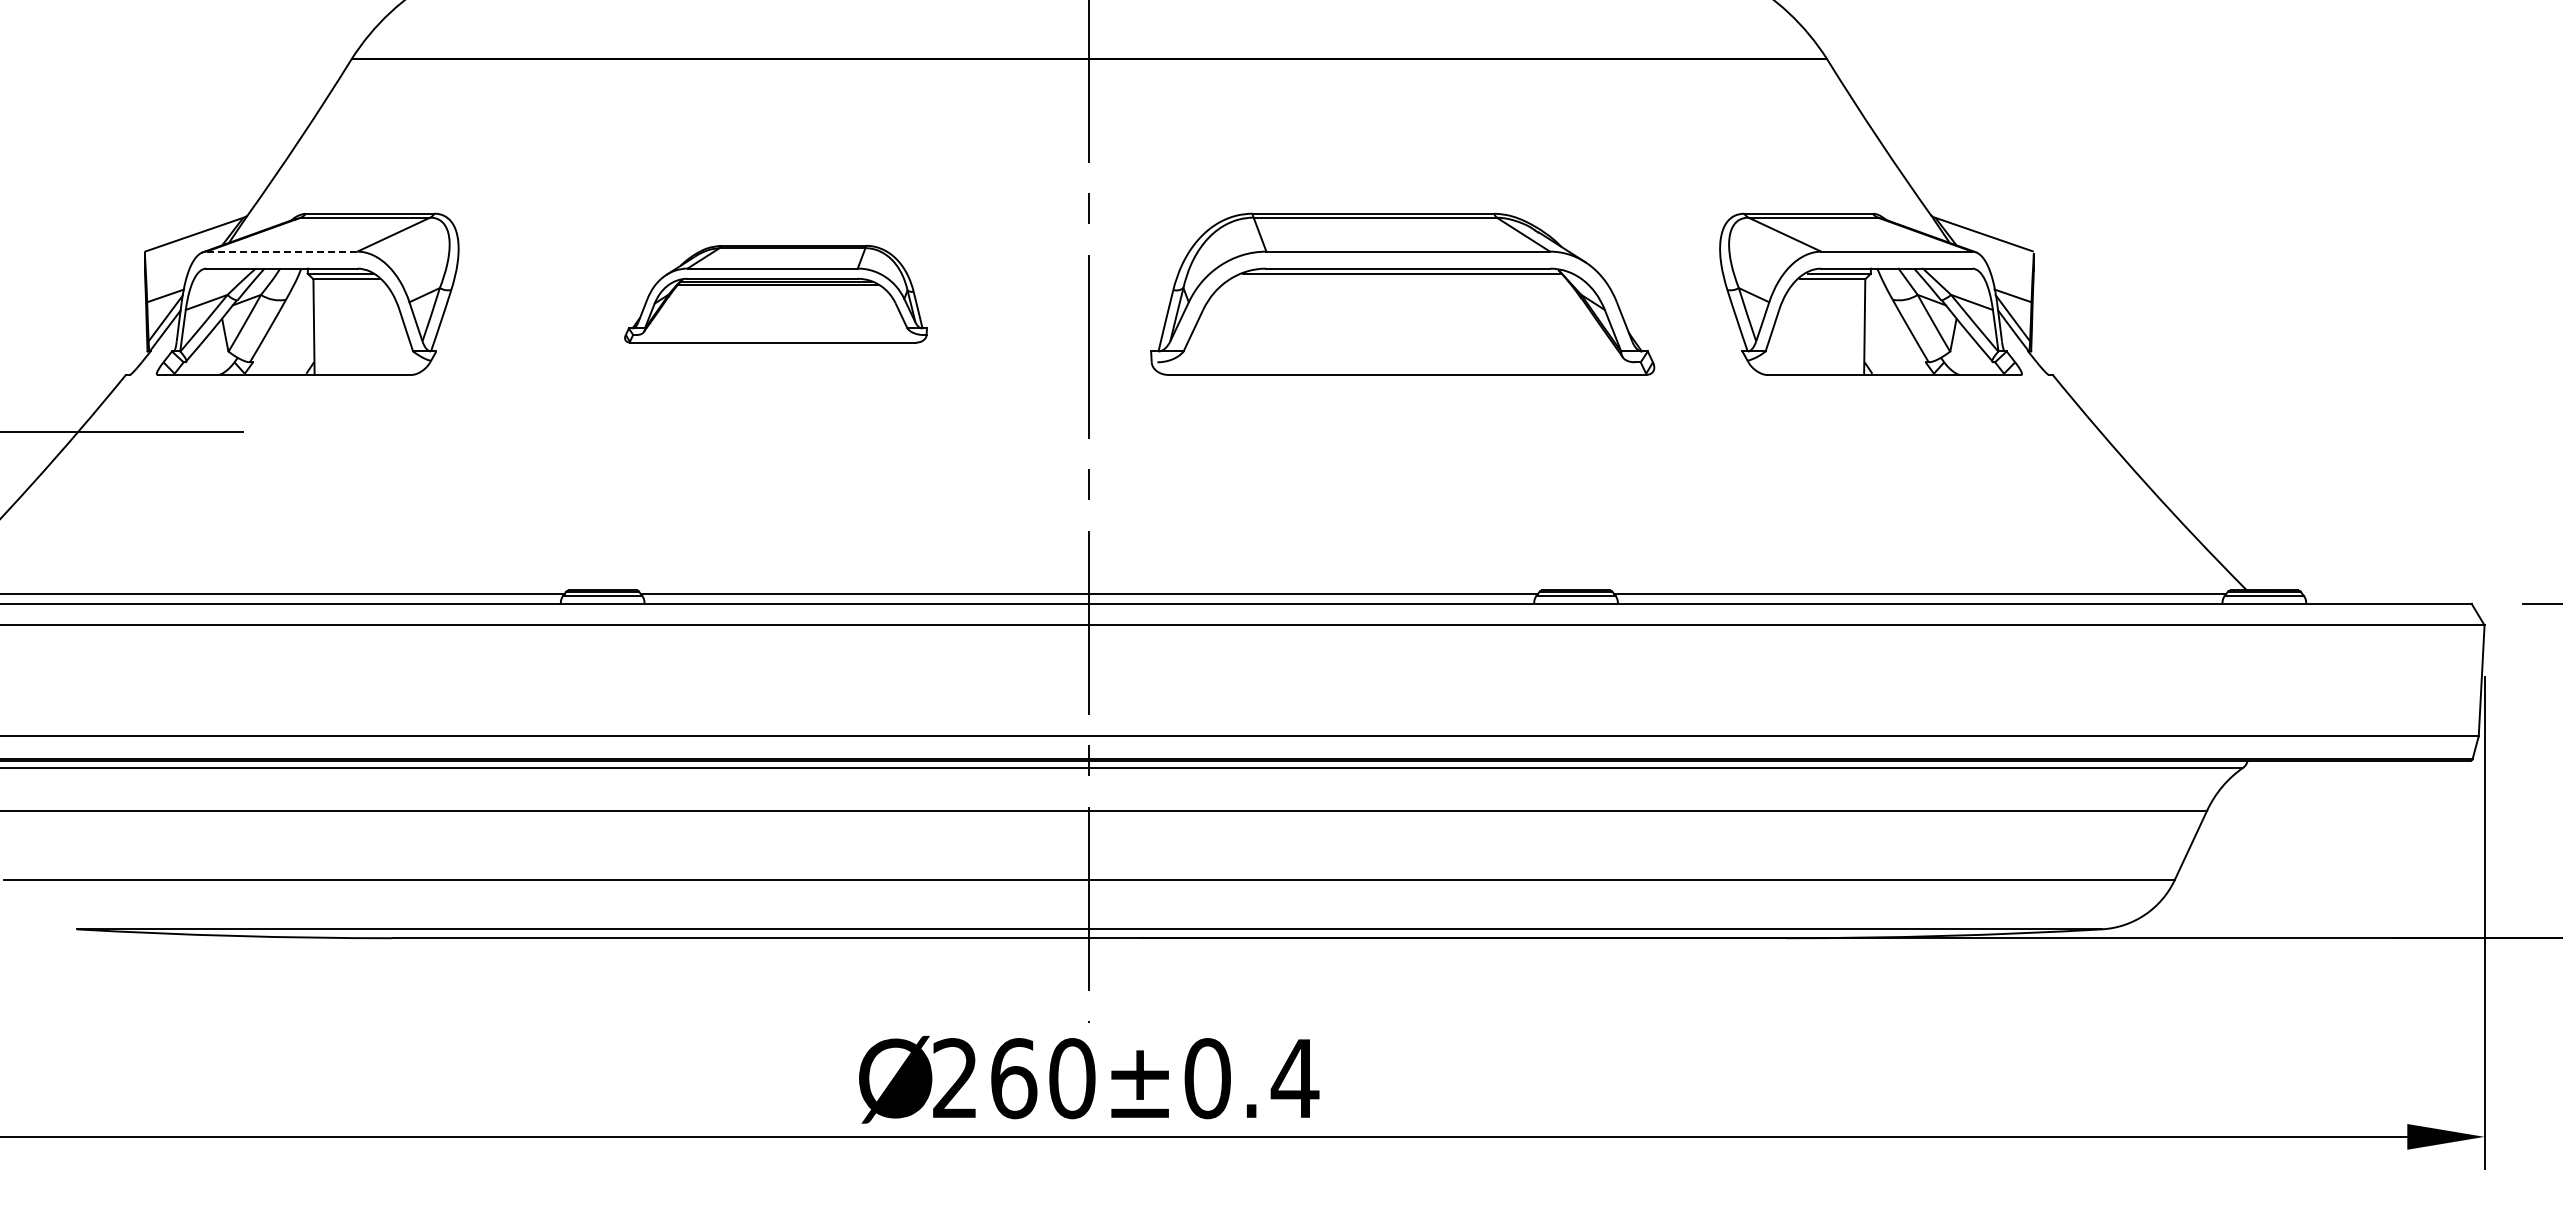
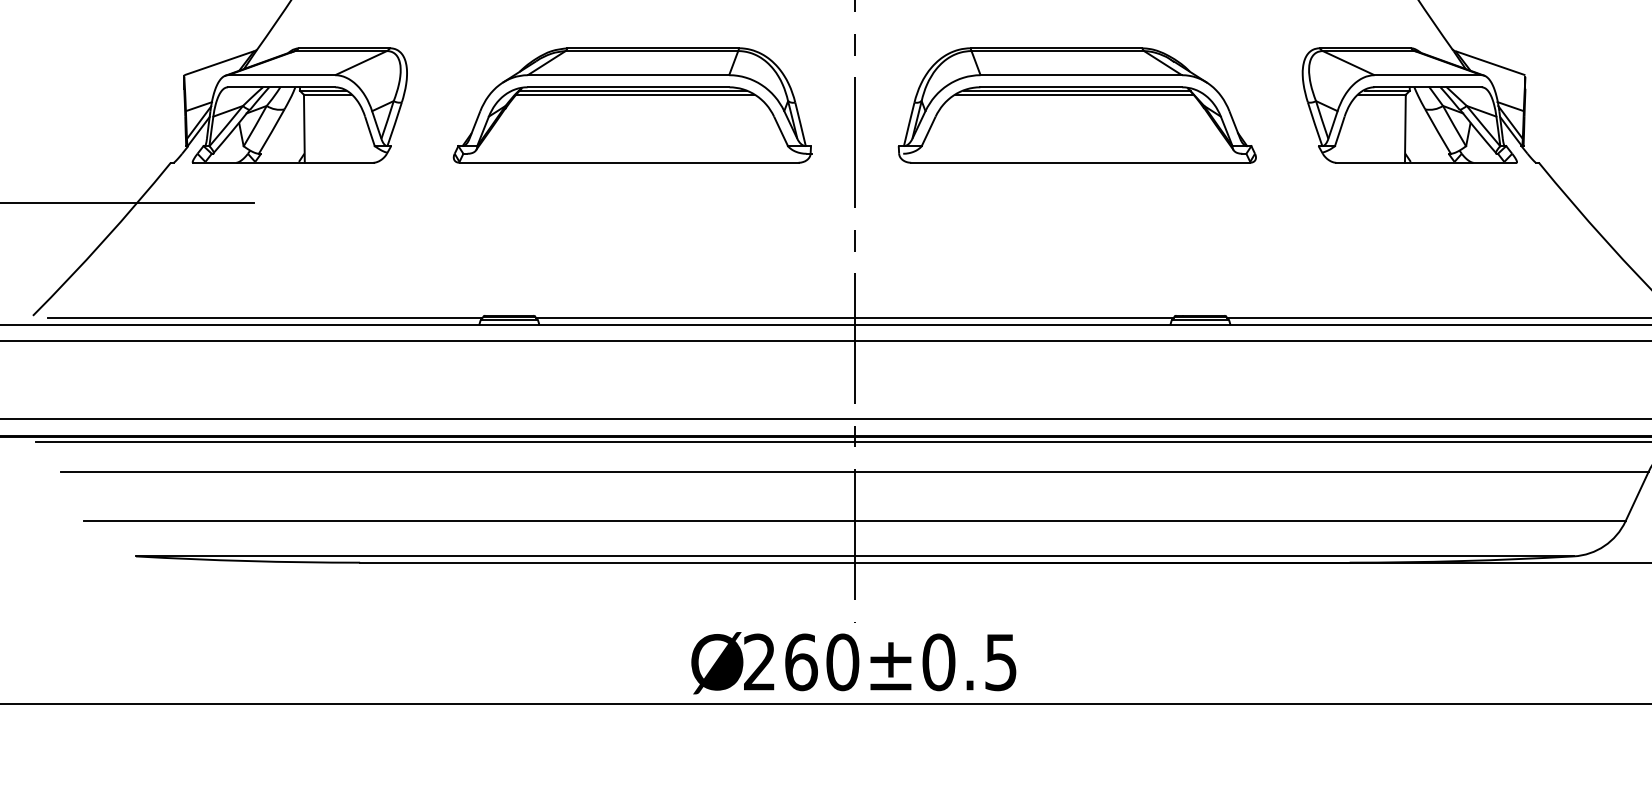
line: (281, 251) -> (281, 75), dashed -> solid
line: (1399, 279) -> (1075, 94), added
part: (775, 293) -> (632, 104), size x1.67
text: (1294, 1079) -> (1000, 662), 260±0.4 -> 260±0.5

